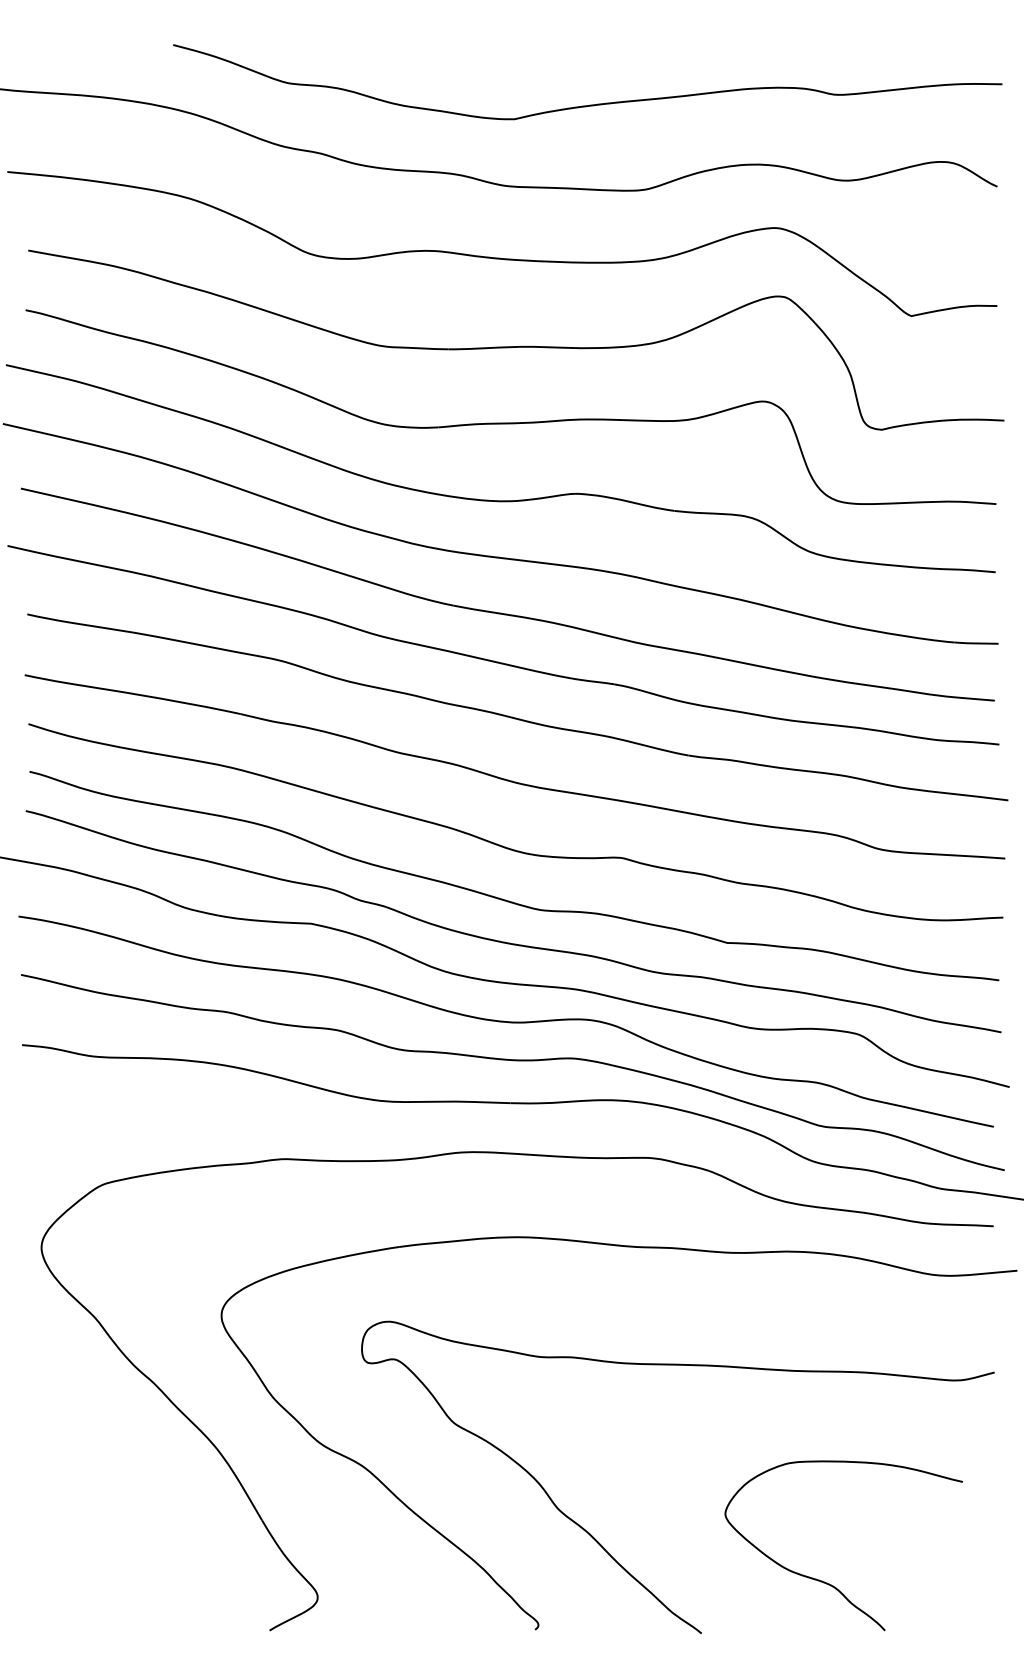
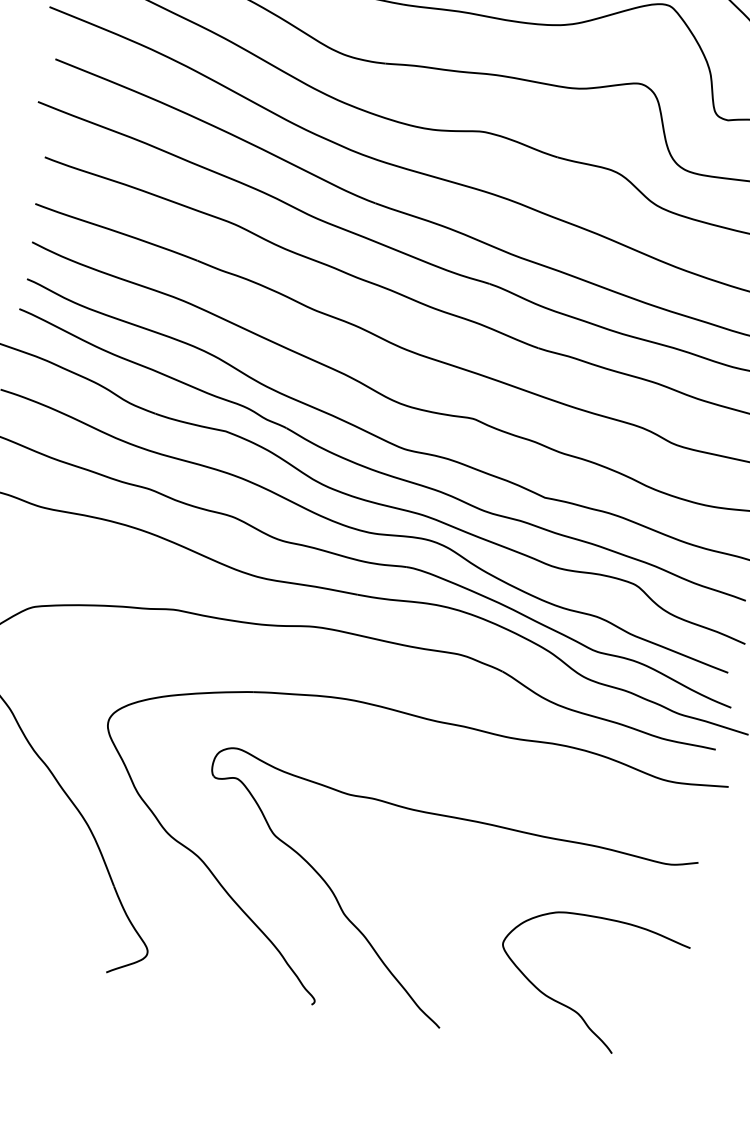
curve: (827, 1582) -> (573, 1009), moved

